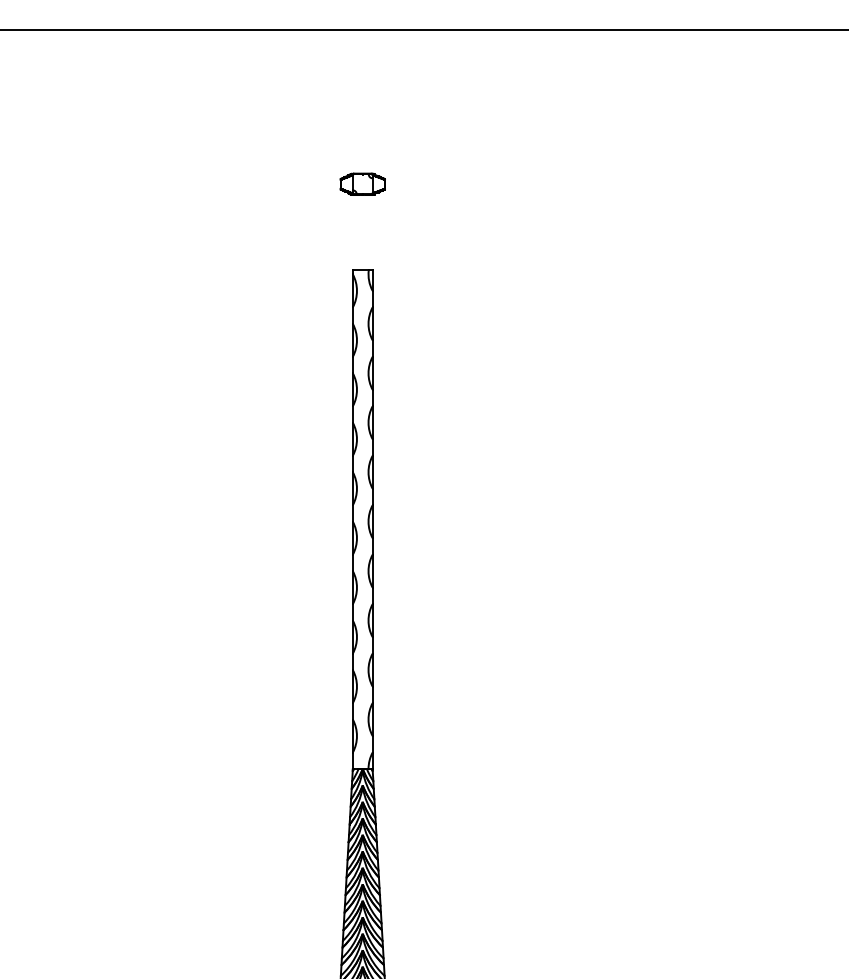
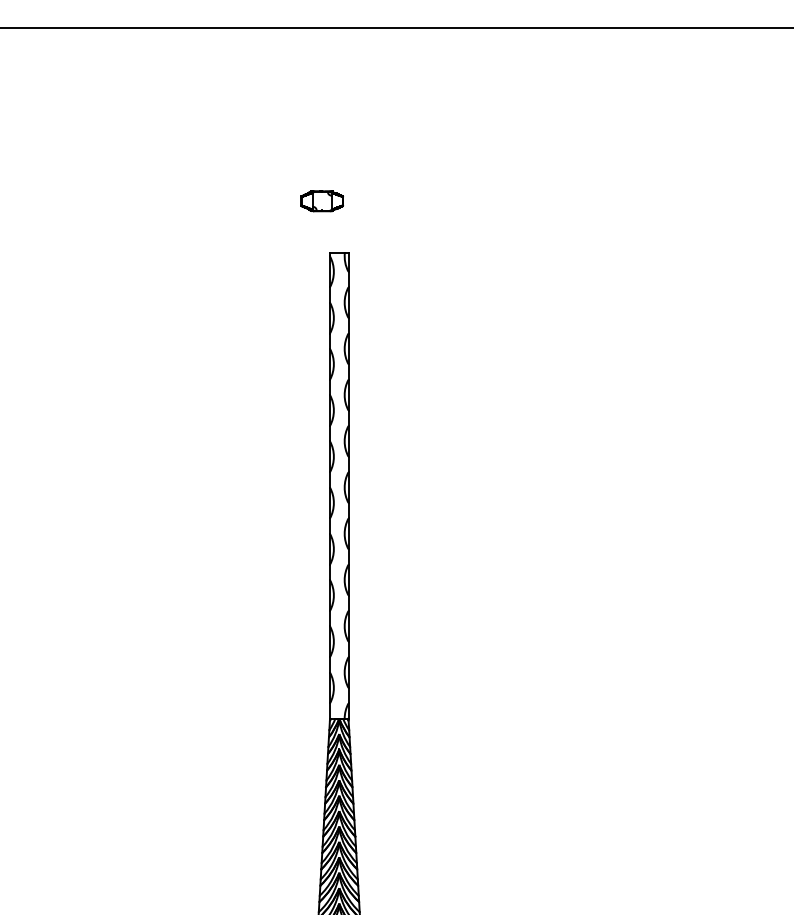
part: (361, 184) -> (321, 201), moved

